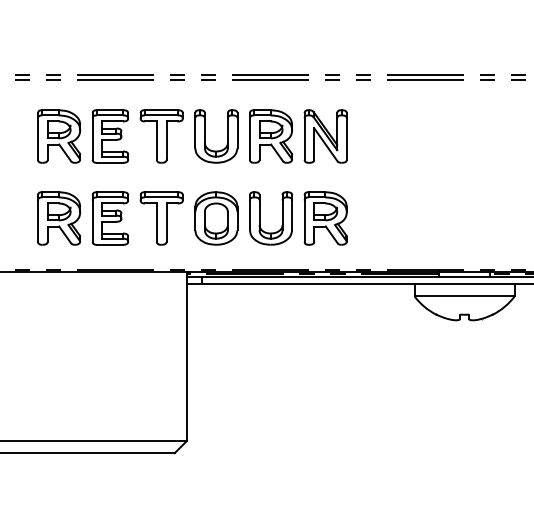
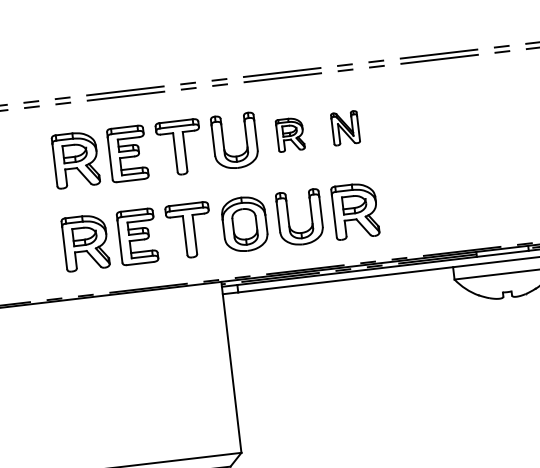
part: (270, 136) -> (289, 134), size x0.6
part: (325, 136) -> (345, 128), size x0.6

